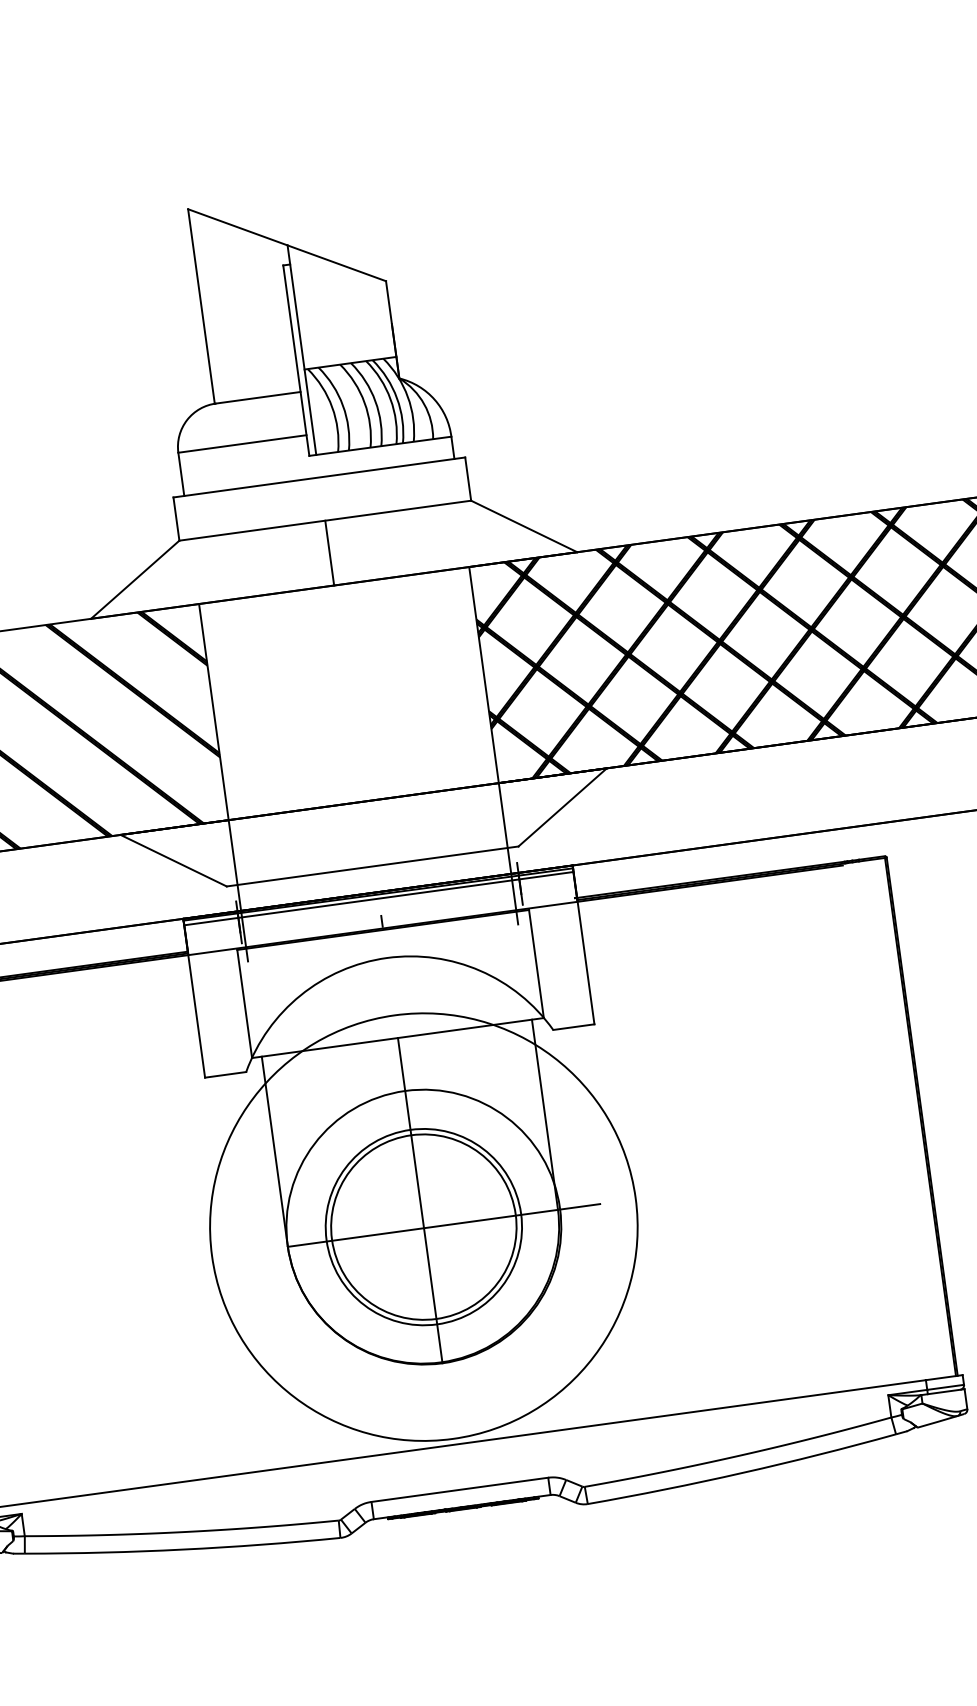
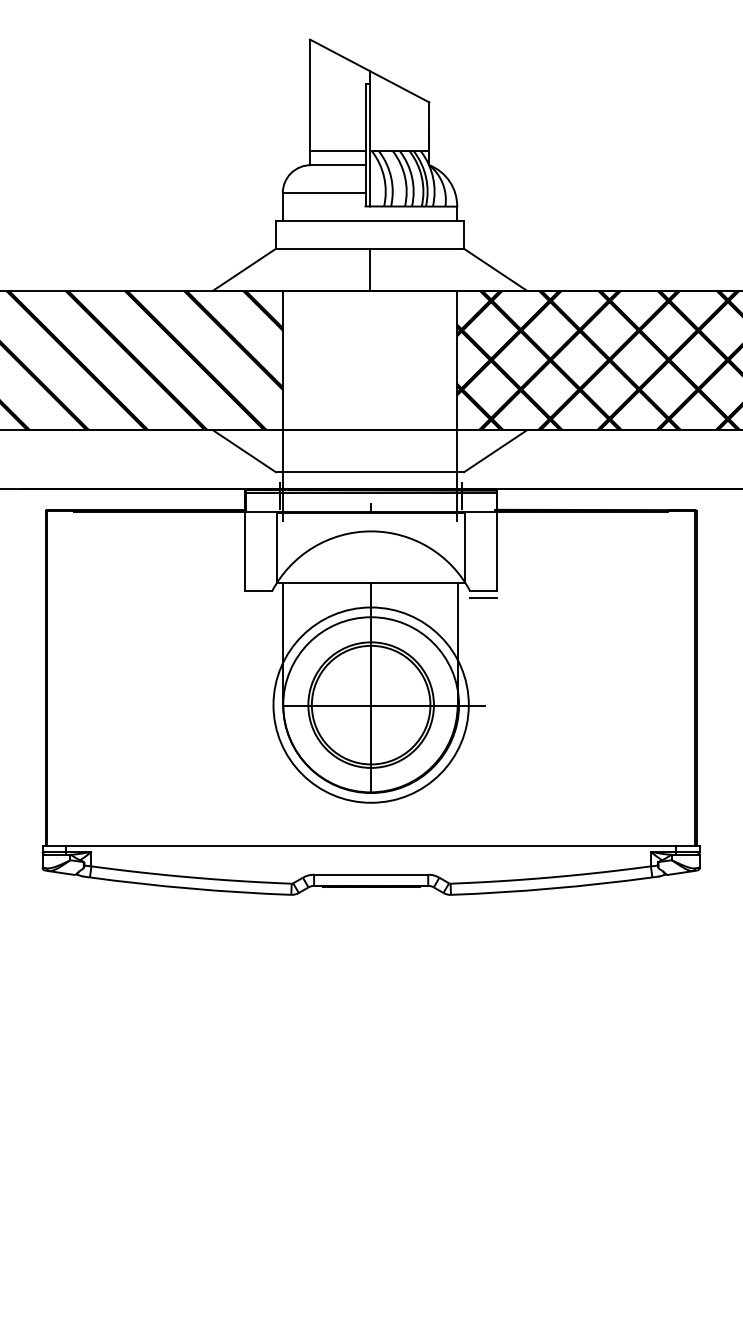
line: (254, 376) -> (337, 151), added
line: (575, 1038) -> (483, 598), added
circle: (422, 1226) -> (370, 704), size x0.71

